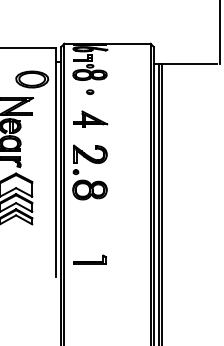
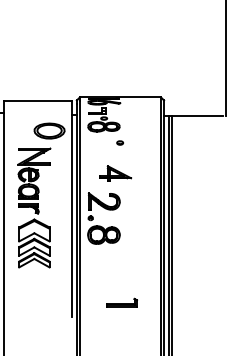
part: (89, 91) -> (119, 142), moved
part: (90, 119) -> (115, 173), moved
part: (89, 259) -> (121, 302), moved

